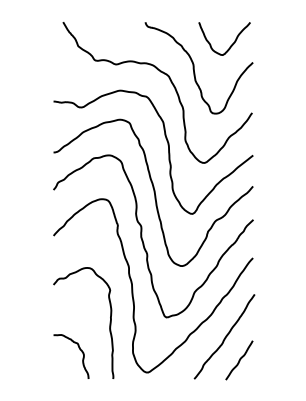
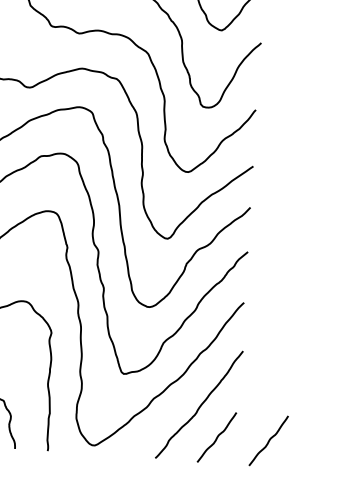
line: (278, 360) -> (268, 441), added

